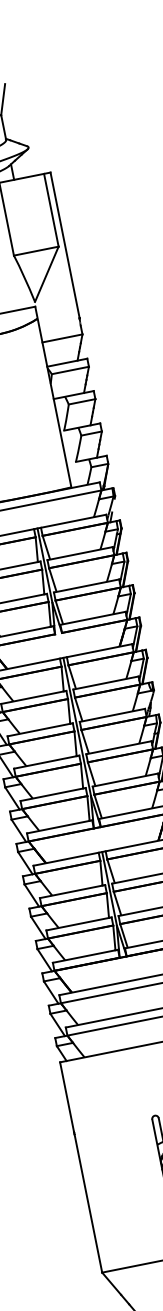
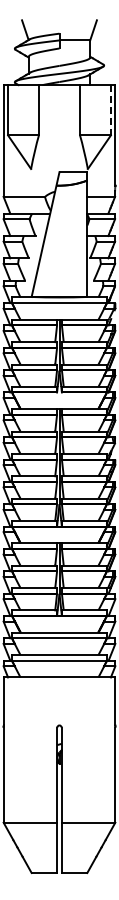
line: (50, 210) -> (110, 110), solid -> dashed

